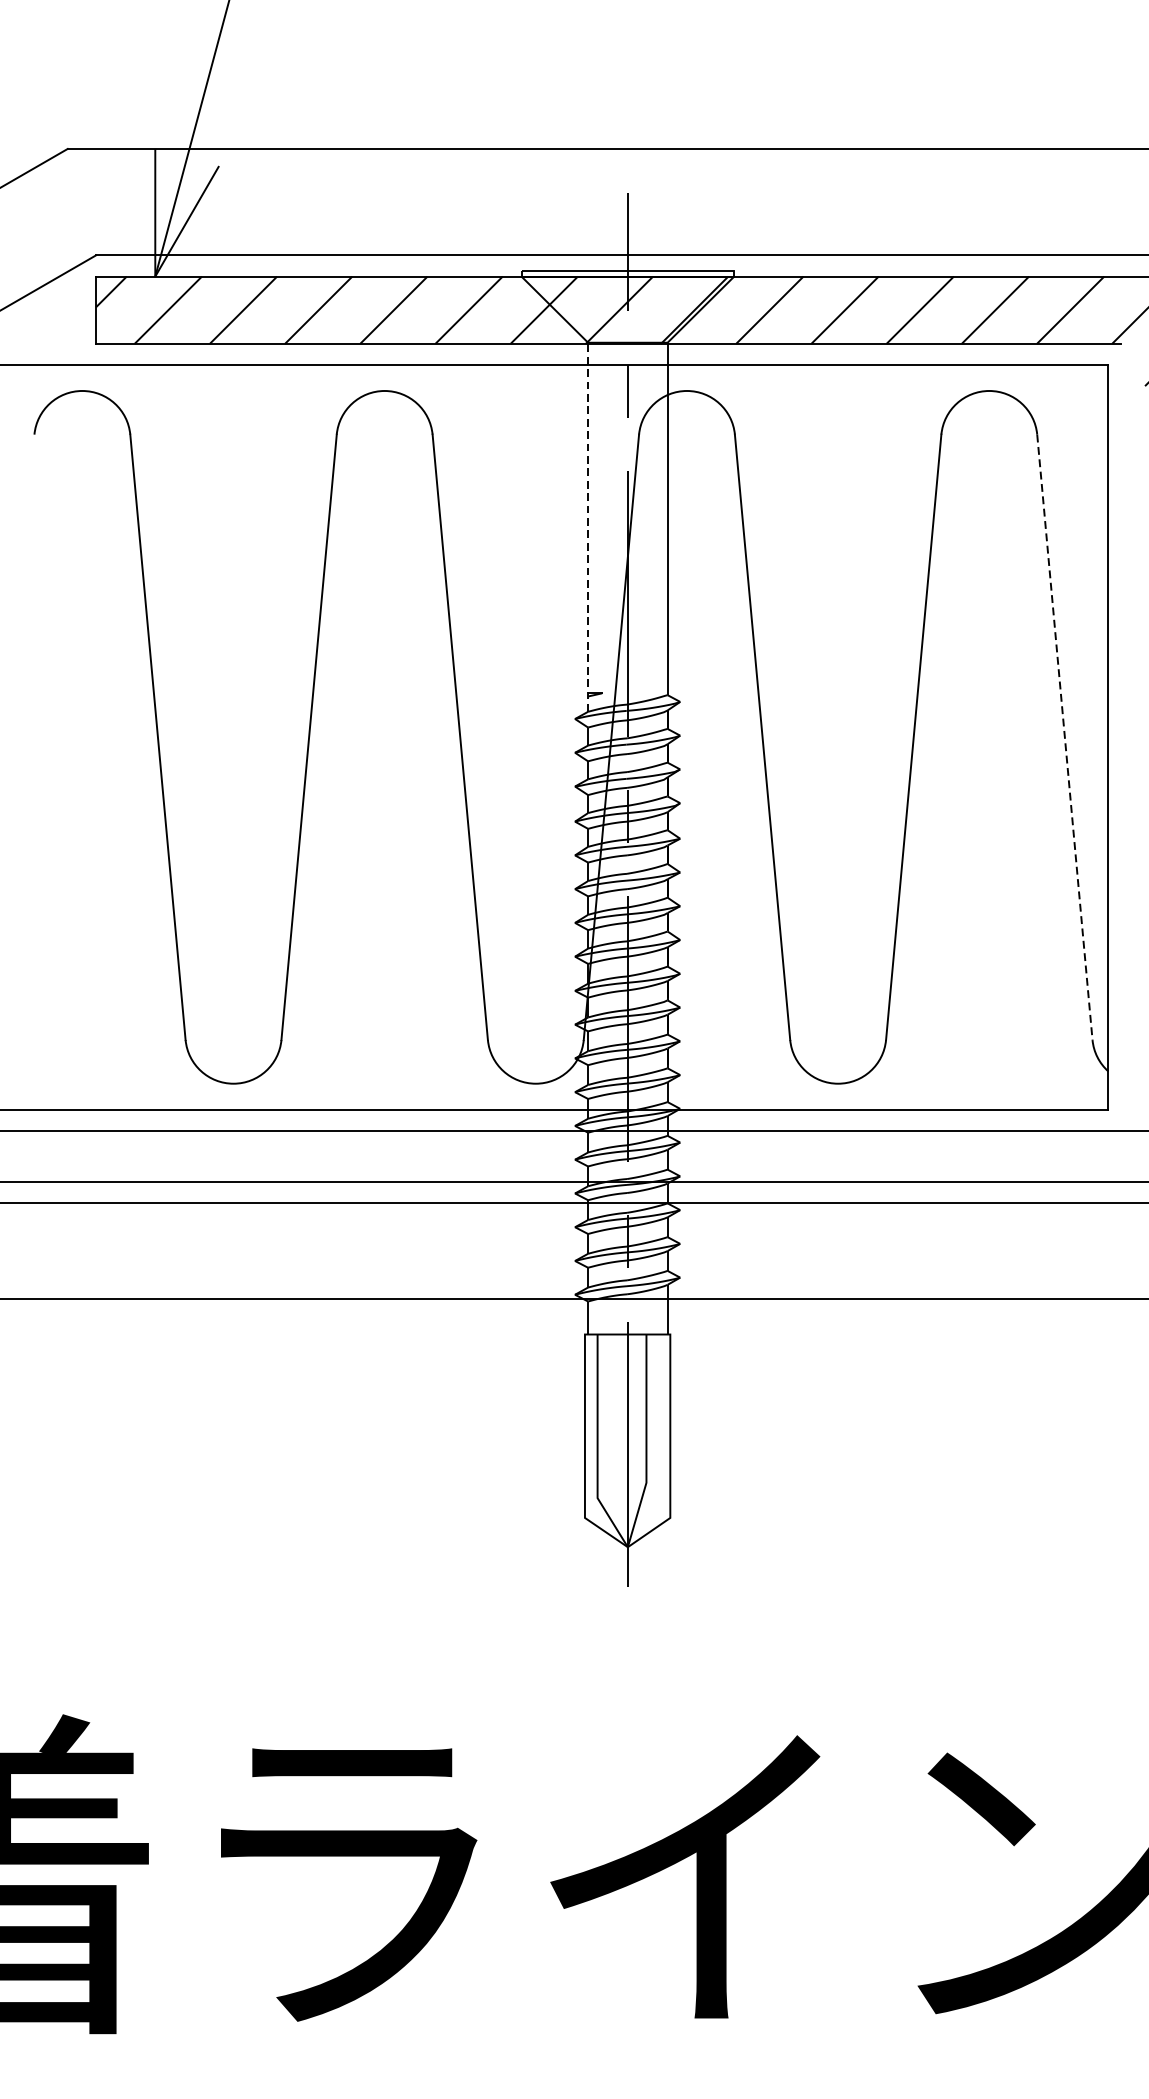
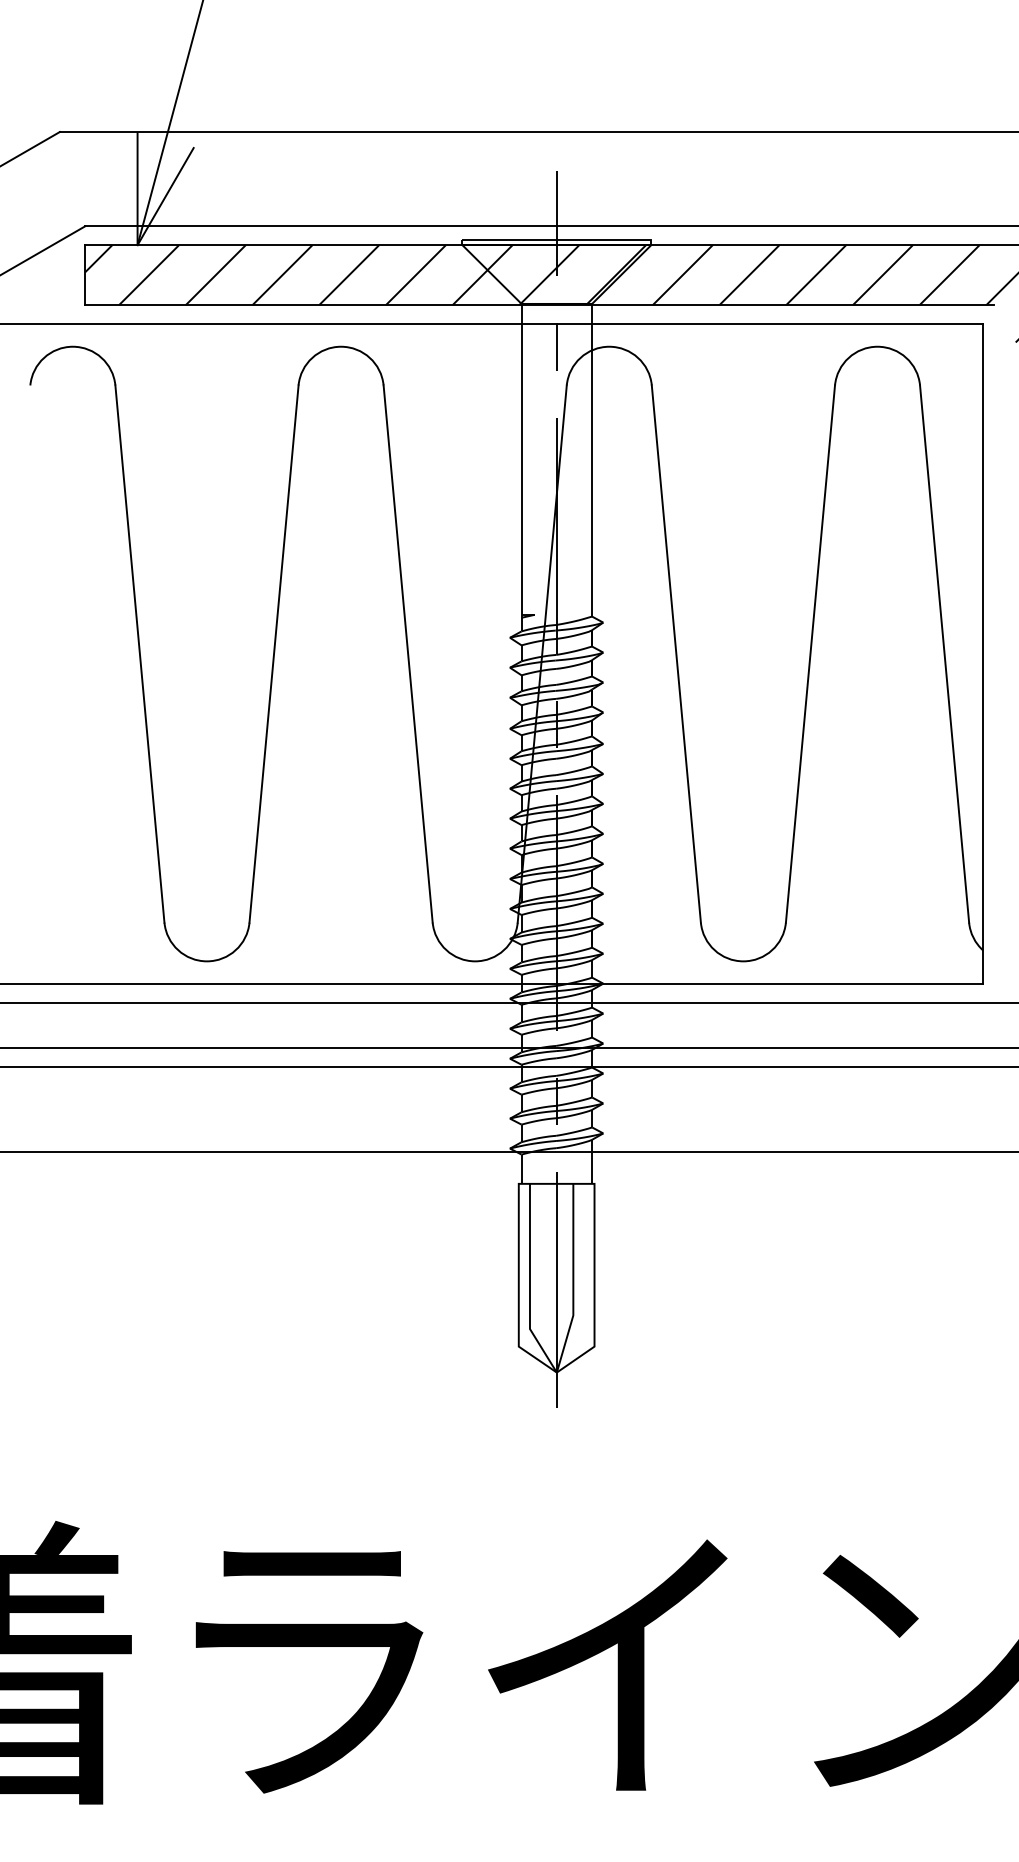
line: (588, 527) -> (521, 467), dashed -> solid
line: (1064, 737) -> (944, 654), dashed -> solid

